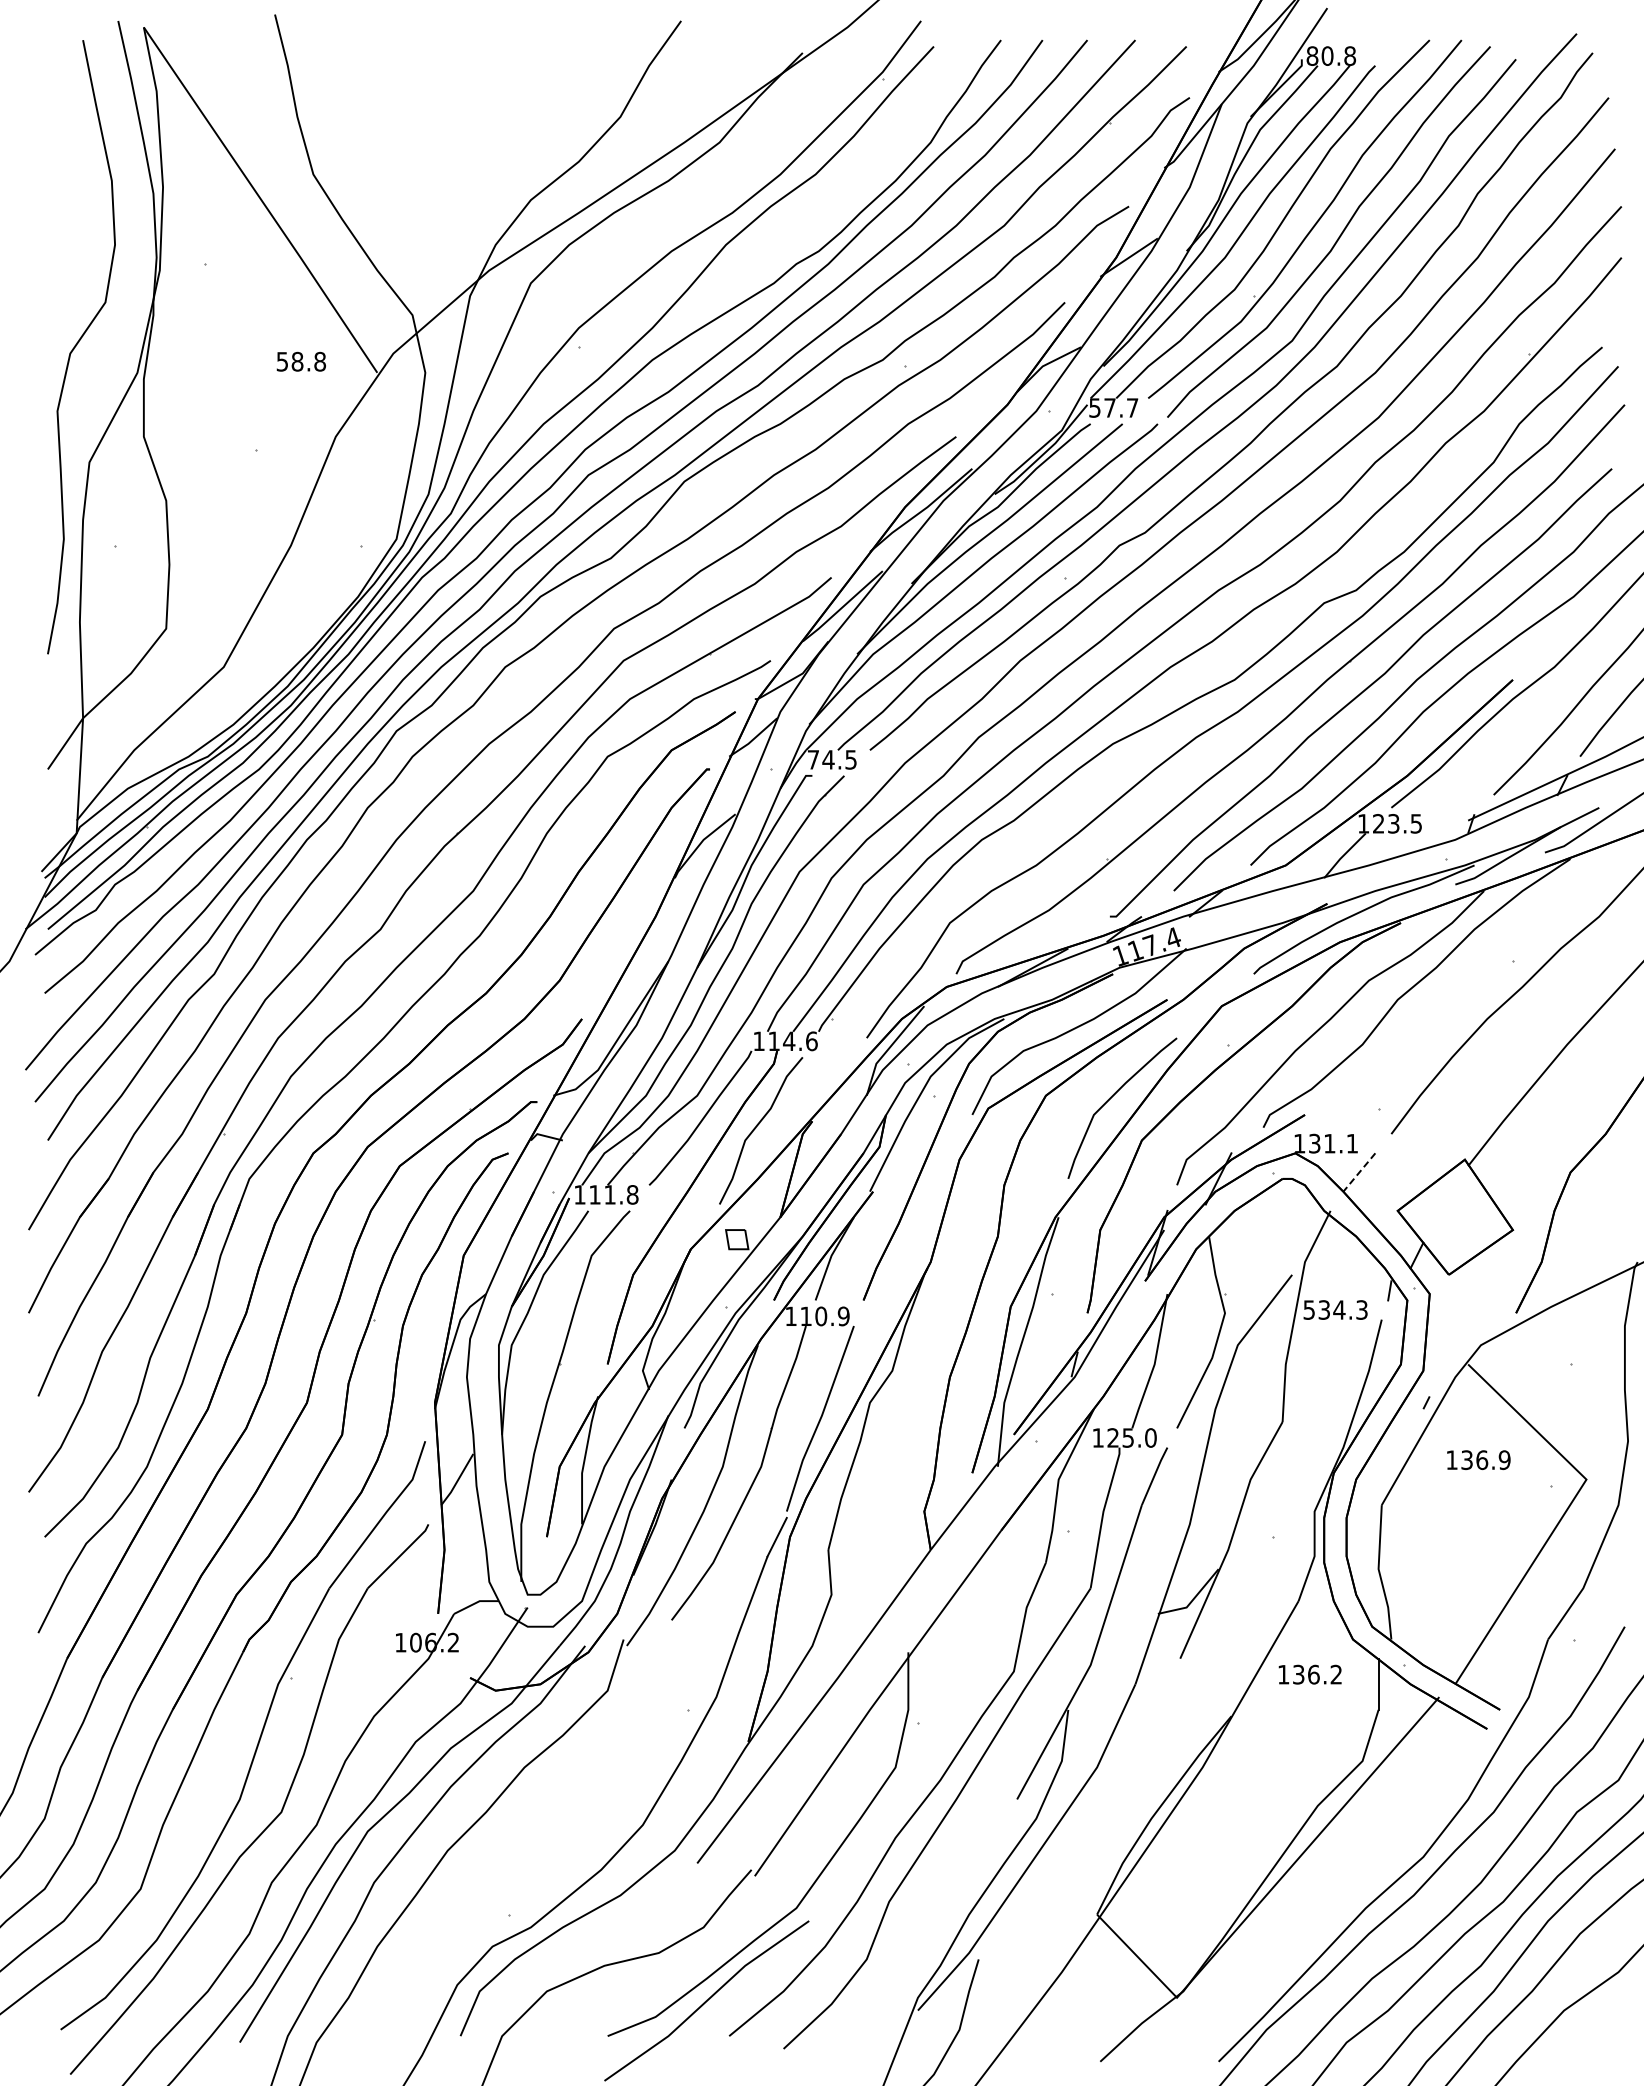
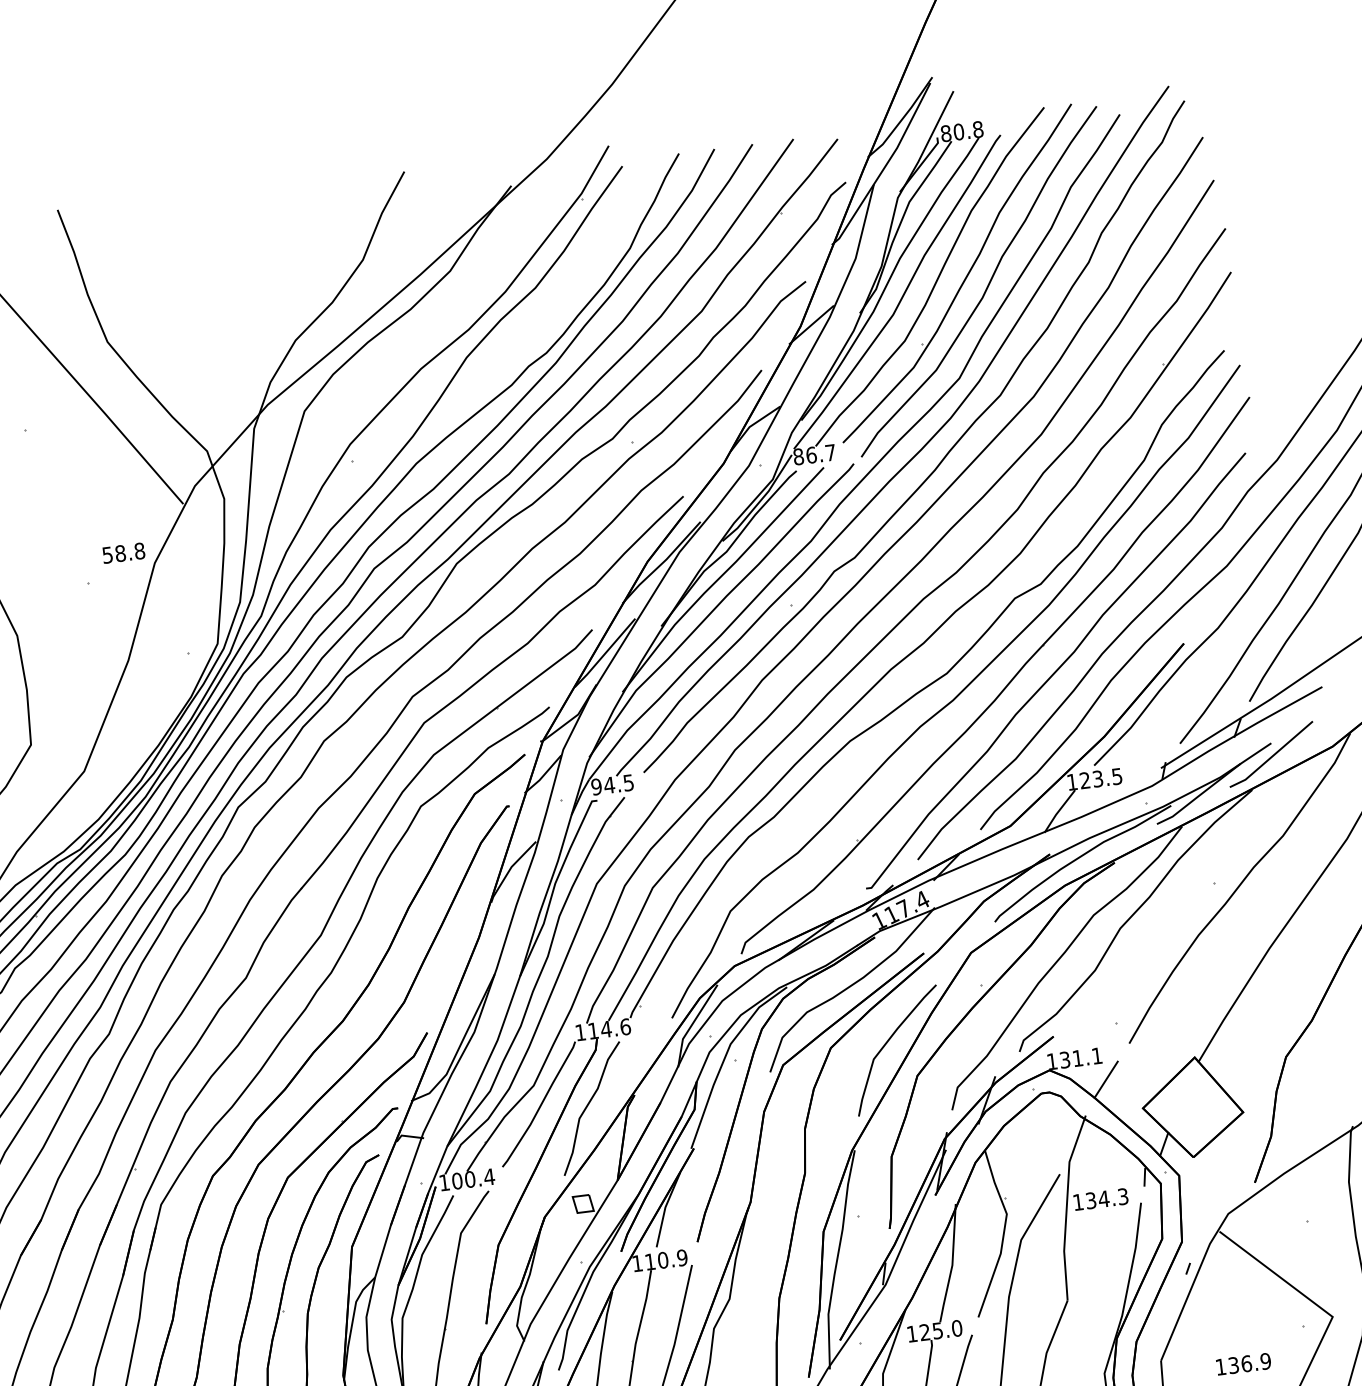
text: (300, 361) -> (123, 553), moved
text: (1102, 407) -> (804, 455), 57.7 -> 86.7
text: (813, 759) -> (596, 786), 74.5 -> 94.5
line: (1359, 1172) -> (1106, 1079), dashed -> solid
text: (613, 1194) -> (473, 1178), 111.8 -> 100.4
text: (1308, 1309) -> (1077, 1201), 534.3 -> 134.3
text: (1478, 1459) -> (1243, 1363), moved

